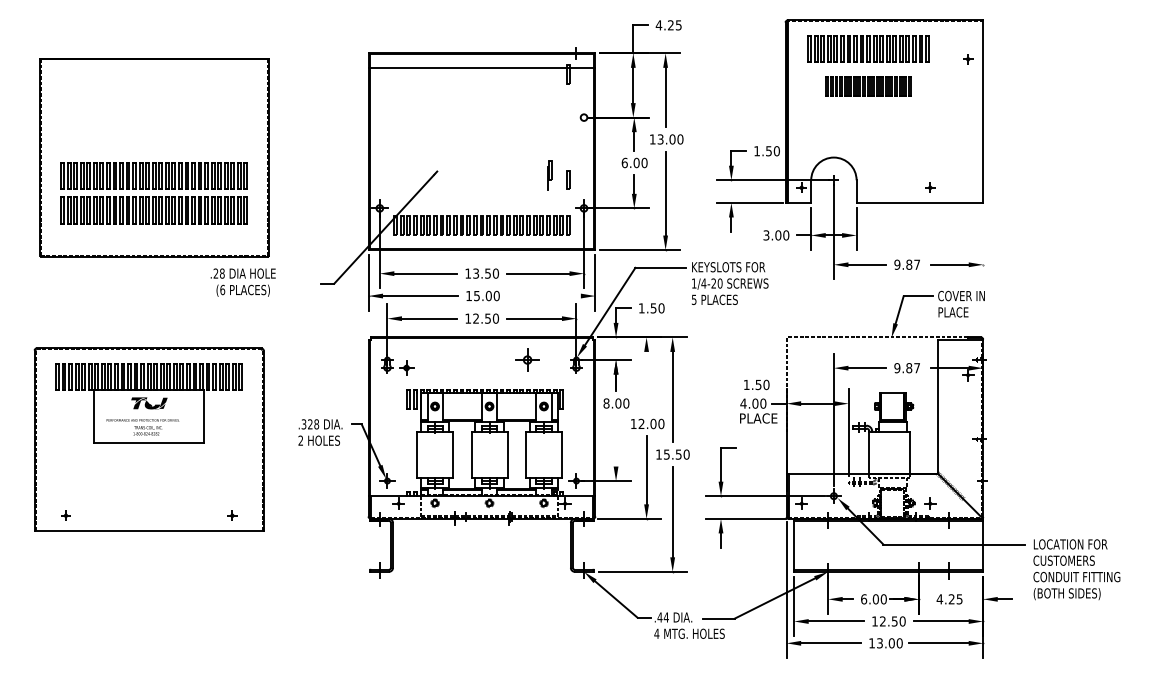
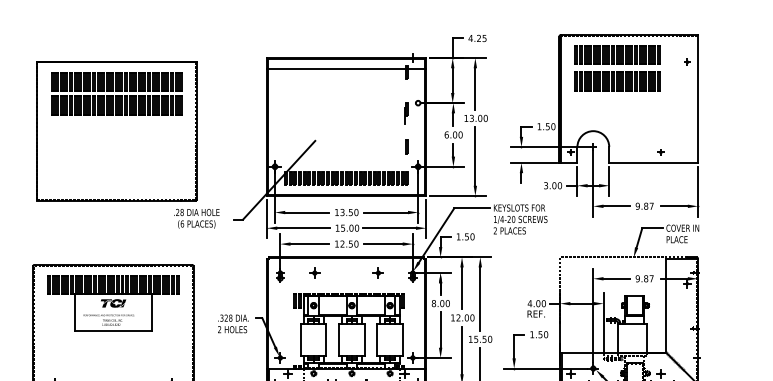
part: (868, 86) -> (617, 81), size x1.43
part: (549, 175) -> (406, 113), moved
part: (153, 193) -> (116, 93), moved
line: (983, 243) -> (698, 191), added
text: (242, 282) -> (196, 218), moved
line: (543, 296) -> (389, 228), added
text: (694, 299) -> (495, 230), 5 -> 2
part: (526, 359) -> (377, 272), size x0.62
part: (406, 367) -> (314, 272), moved
line: (646, 381) -> (461, 288), added
text: (756, 384) -> (539, 334), moved
fill: (154, 400) -> (117, 301), added
text: (759, 418) -> (541, 314), PLACE -> REF.
line: (616, 440) -> (440, 329), added

